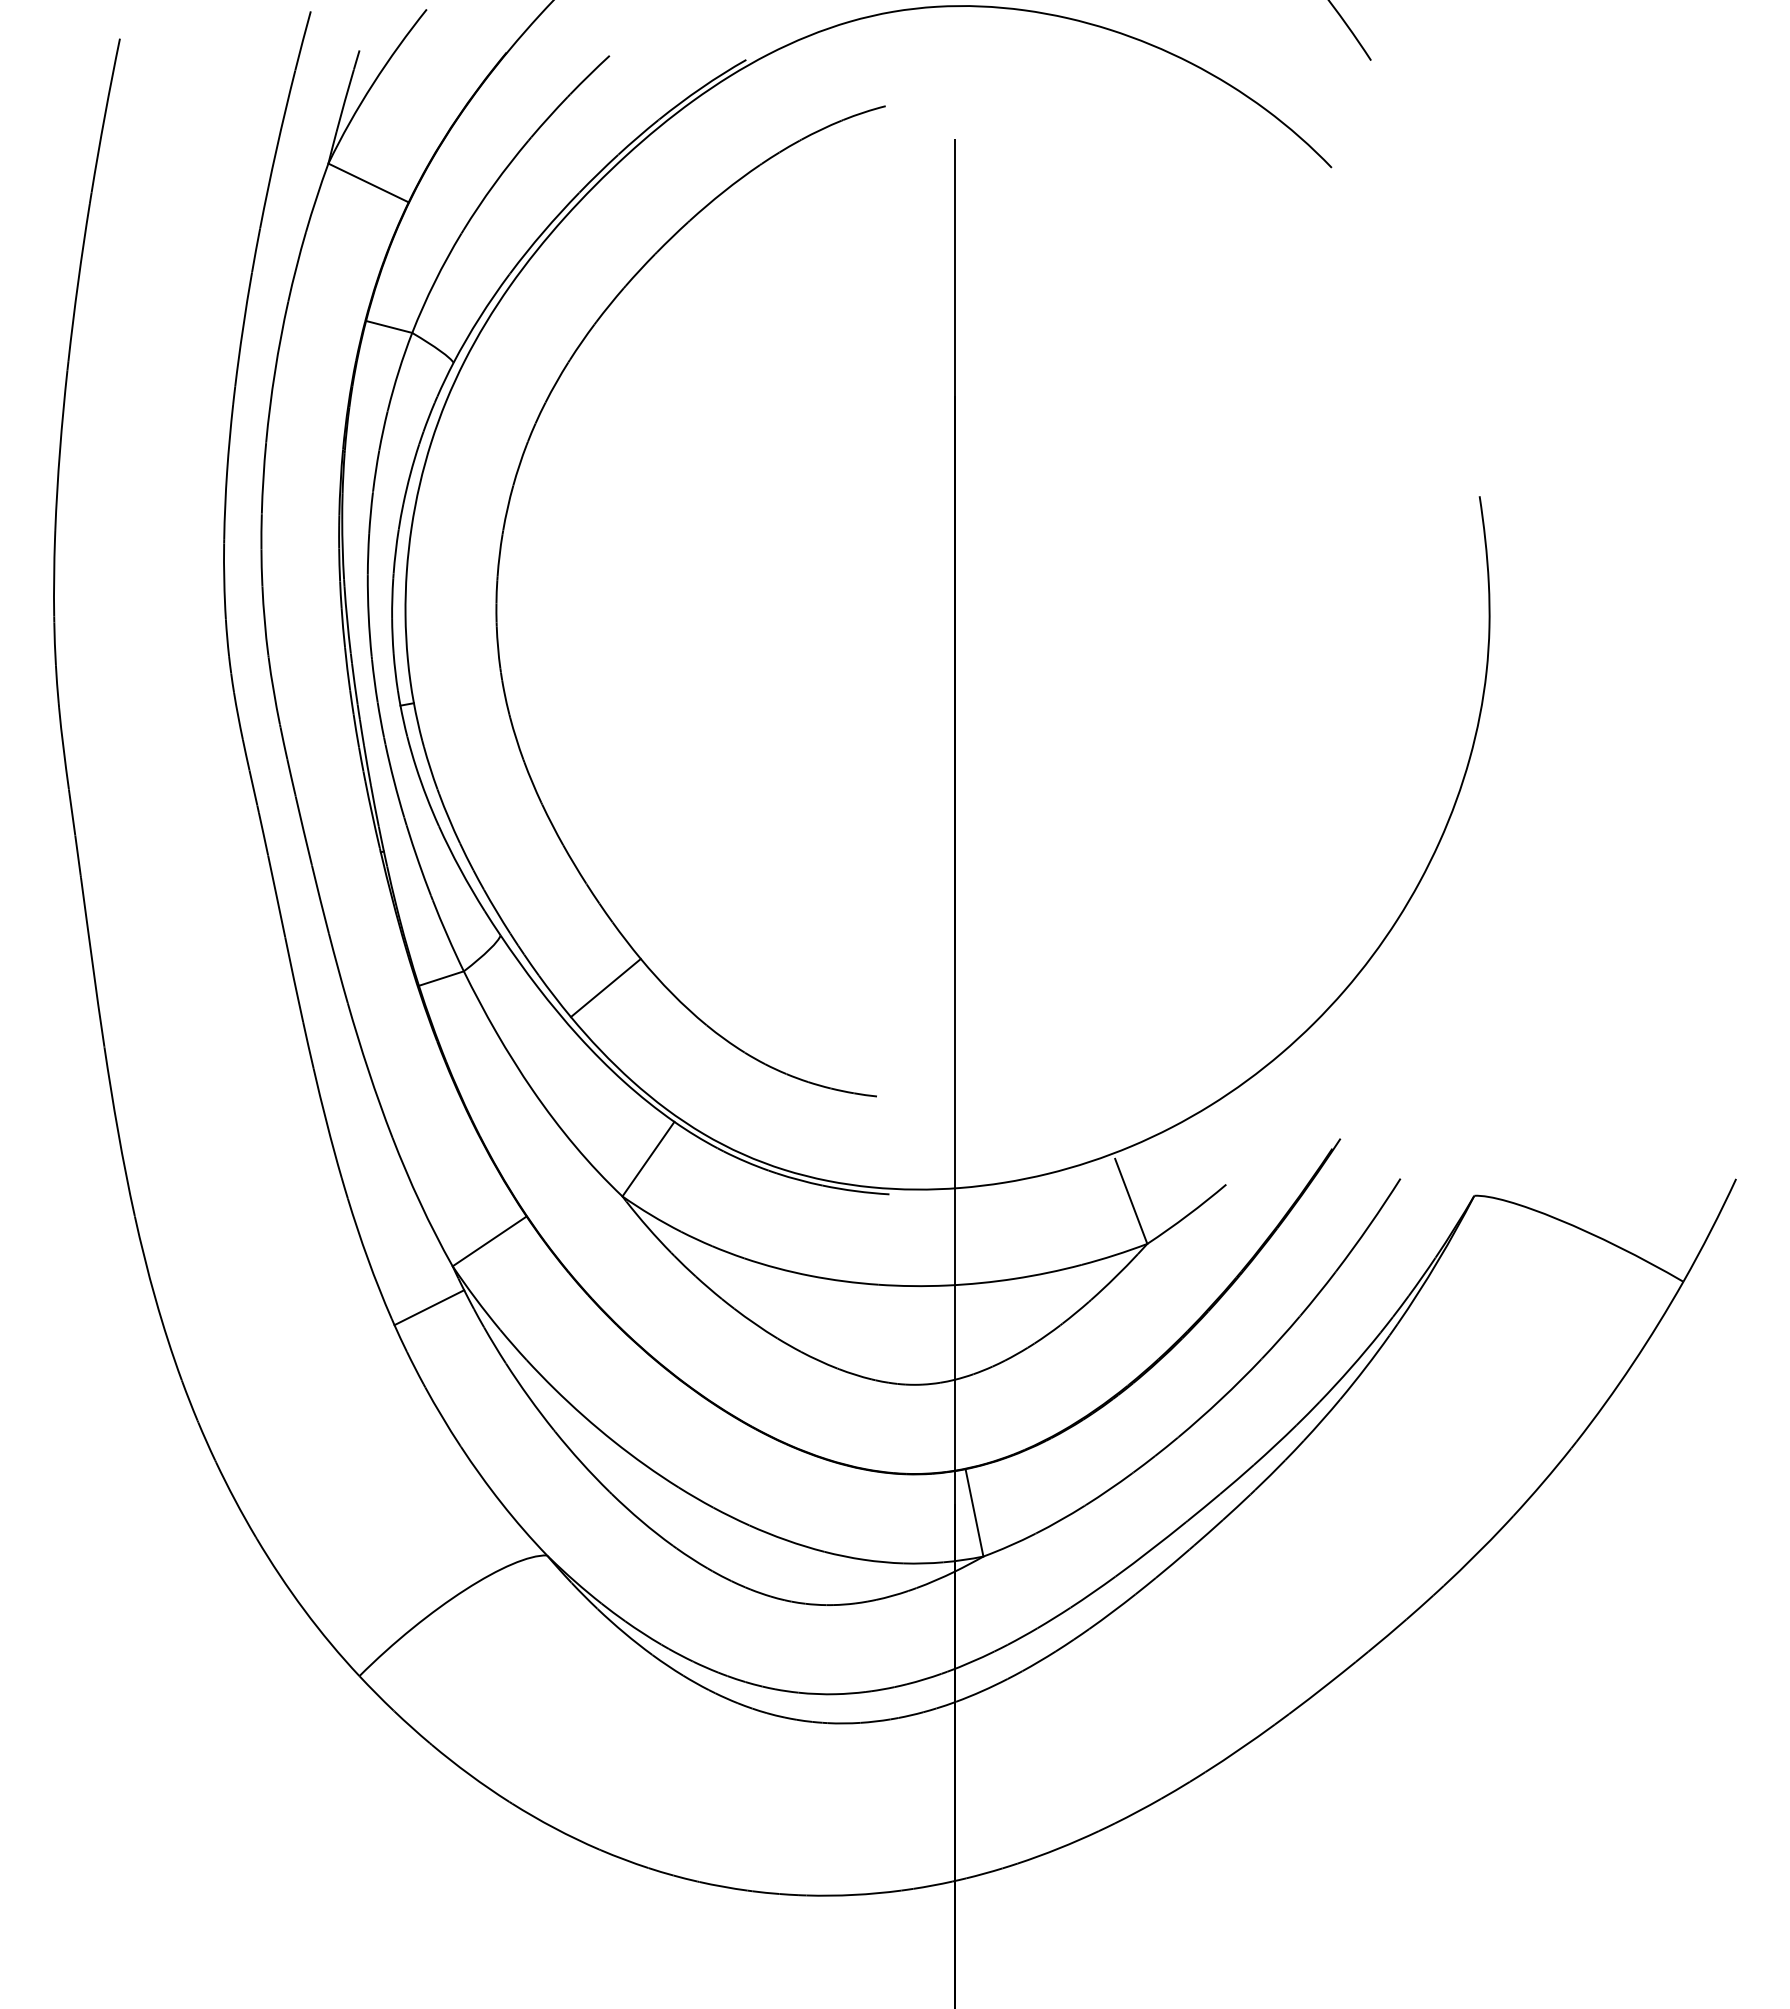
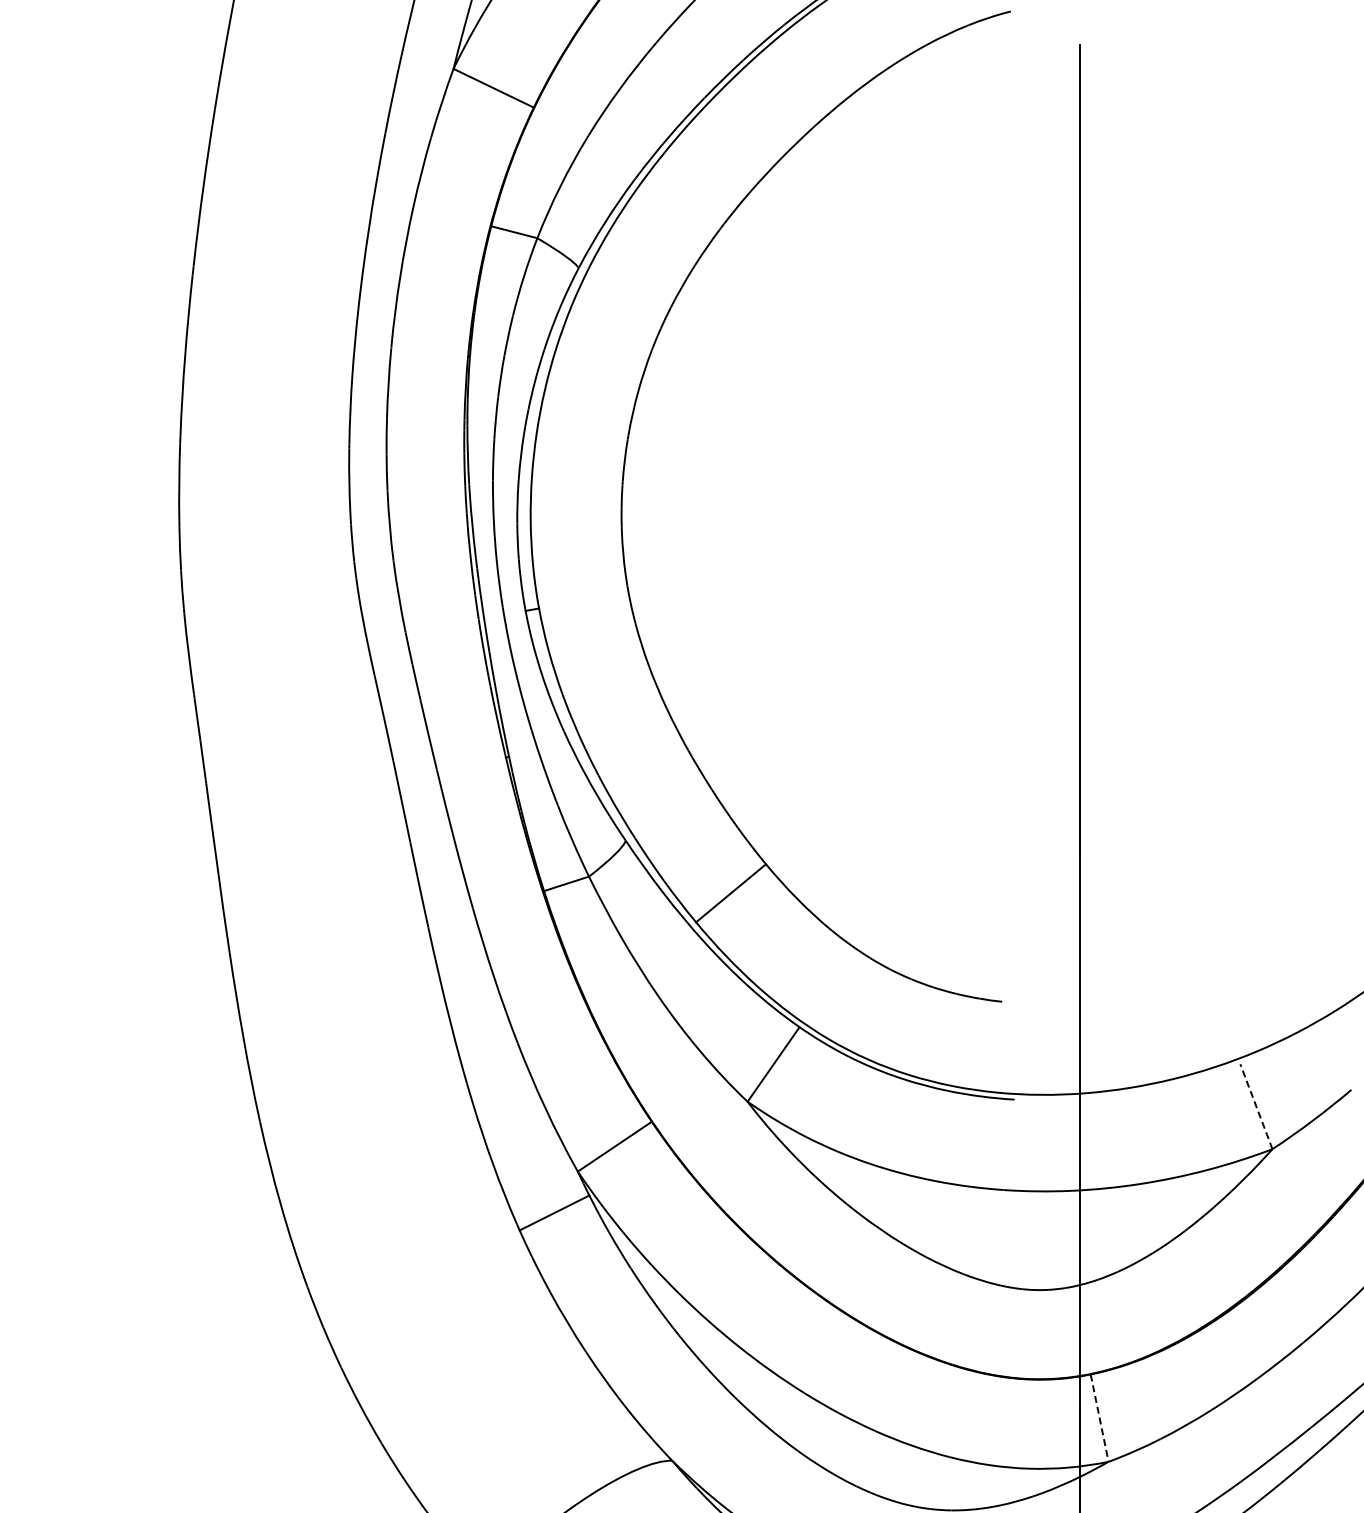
line: (1131, 1200) -> (1256, 1105), solid -> dashed
line: (974, 1512) -> (1099, 1417), solid -> dashed

